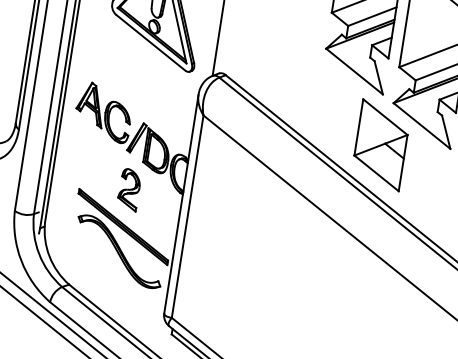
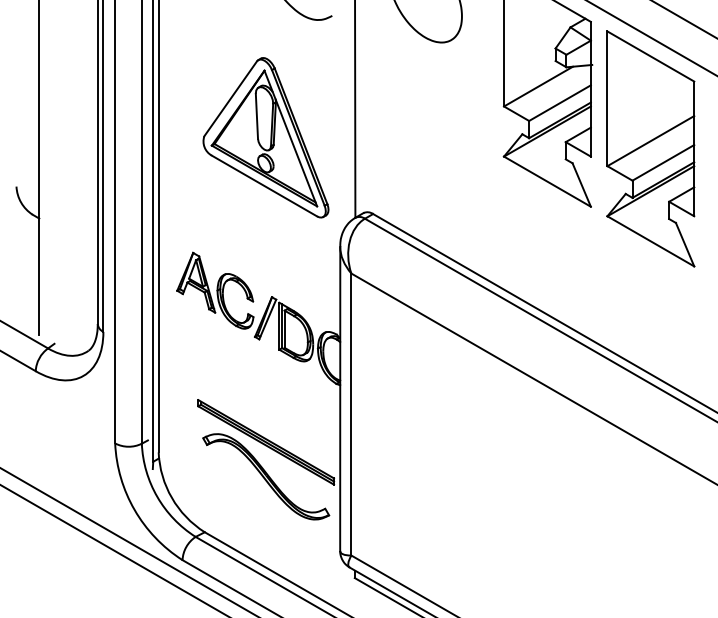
part: (381, 145) -> (599, 276), removed
part: (128, 189) -> (265, 390), removed

